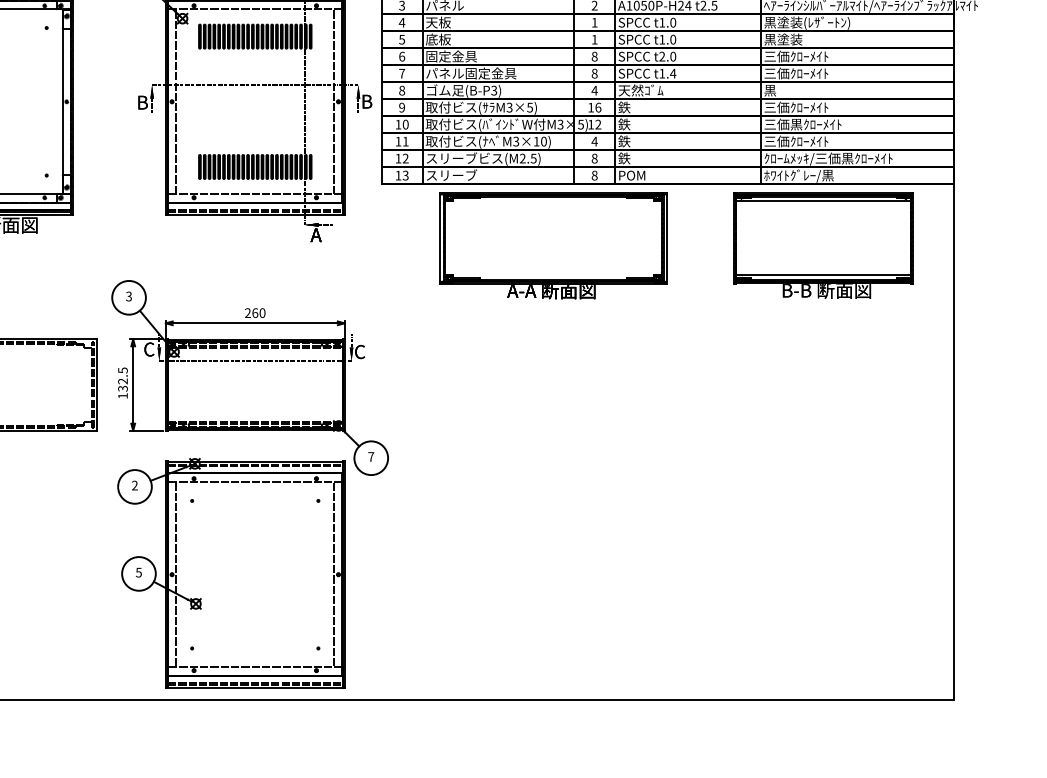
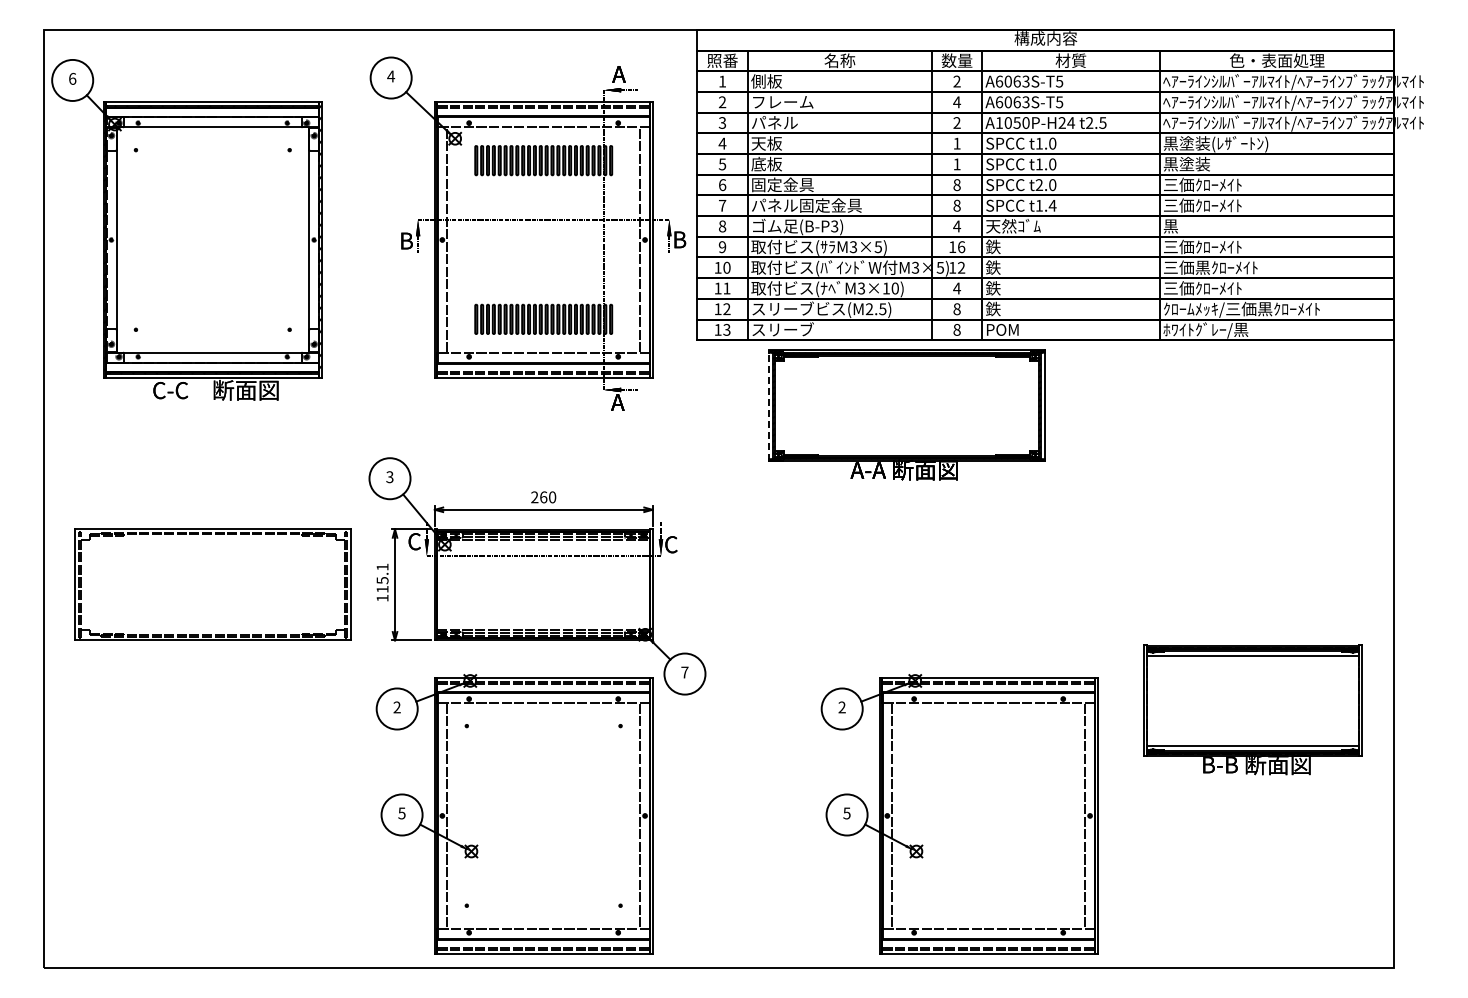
line: (439, 237) -> (768, 405), solid -> dashed
part: (823, 245) -> (1252, 709), moved
text: (122, 379) -> (382, 578), 132.5 -> 115.1
part: (596, 573) -> (959, 814), added

